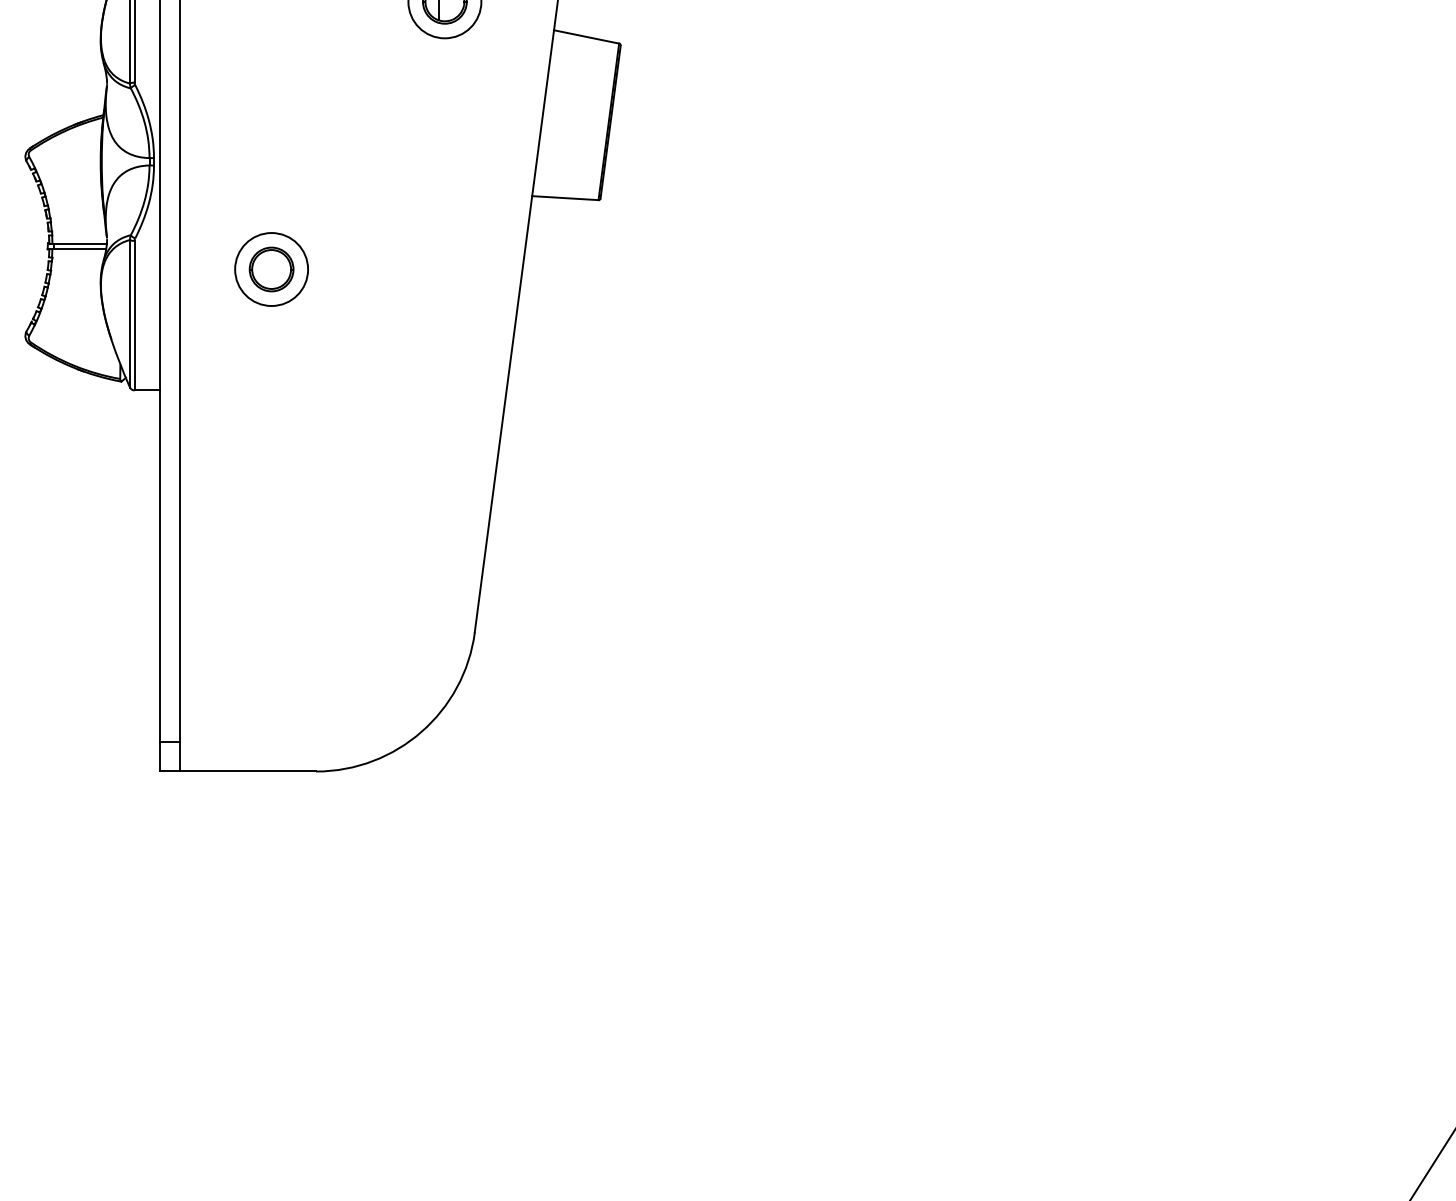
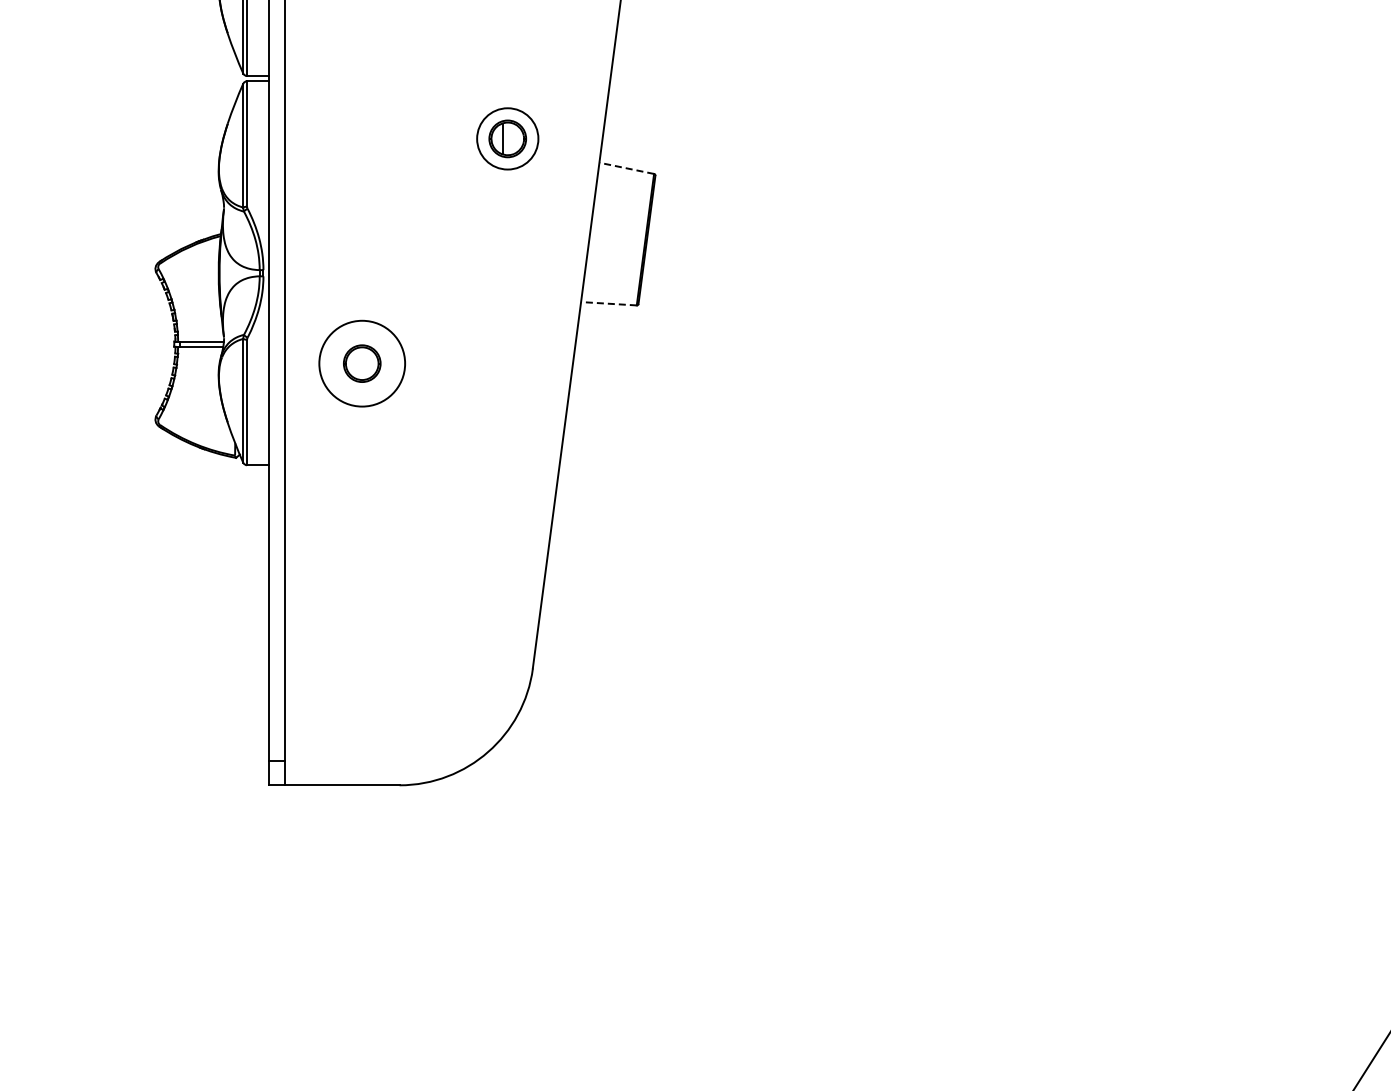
line: (586, 37) -> (626, 168), solid -> dashed
line: (564, 197) -> (608, 303), solid -> dashed
circle: (270, 269) -> (361, 363), size x1.4

